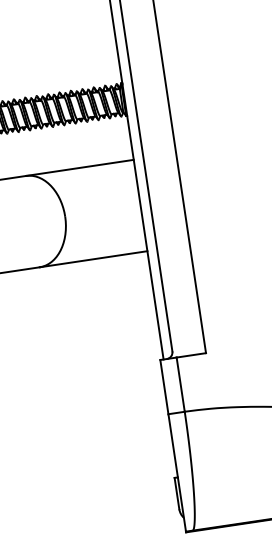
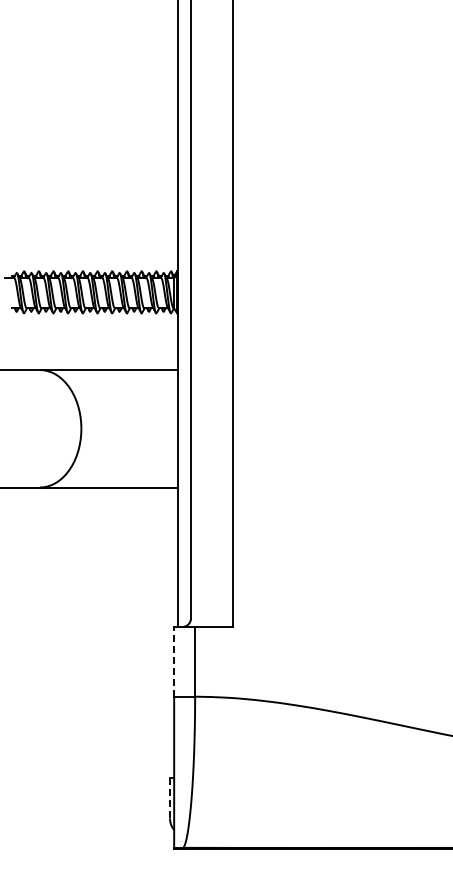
line: (164, 386) -> (174, 661), solid -> dashed
line: (176, 493) -> (169, 798), solid -> dashed

